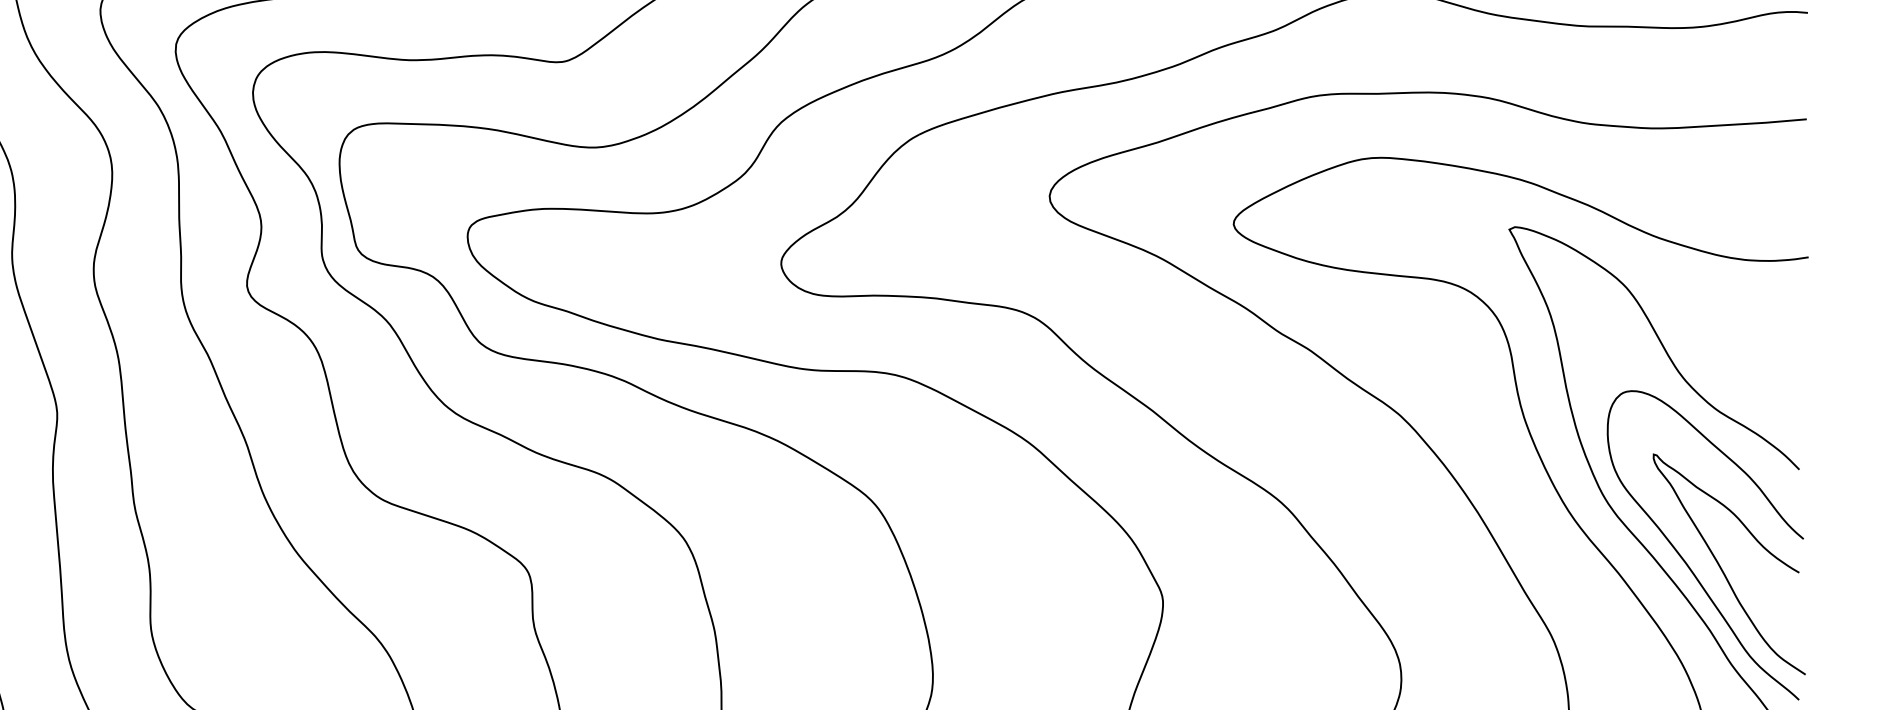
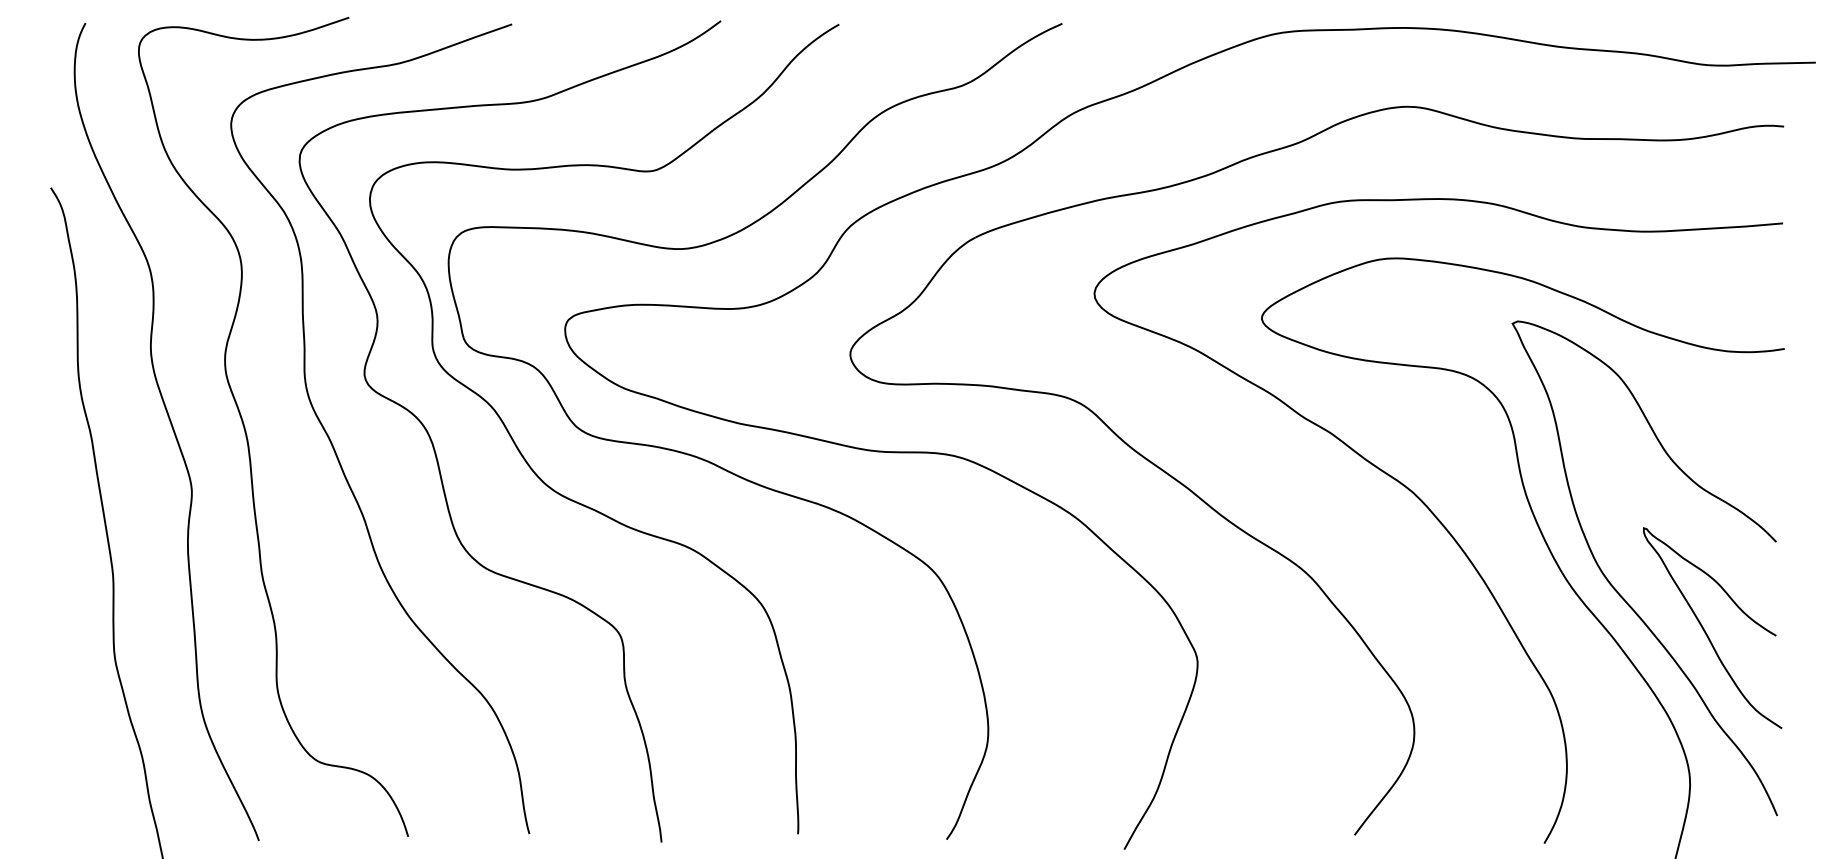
curve: (1686, 561) -> (1673, 625), removed

